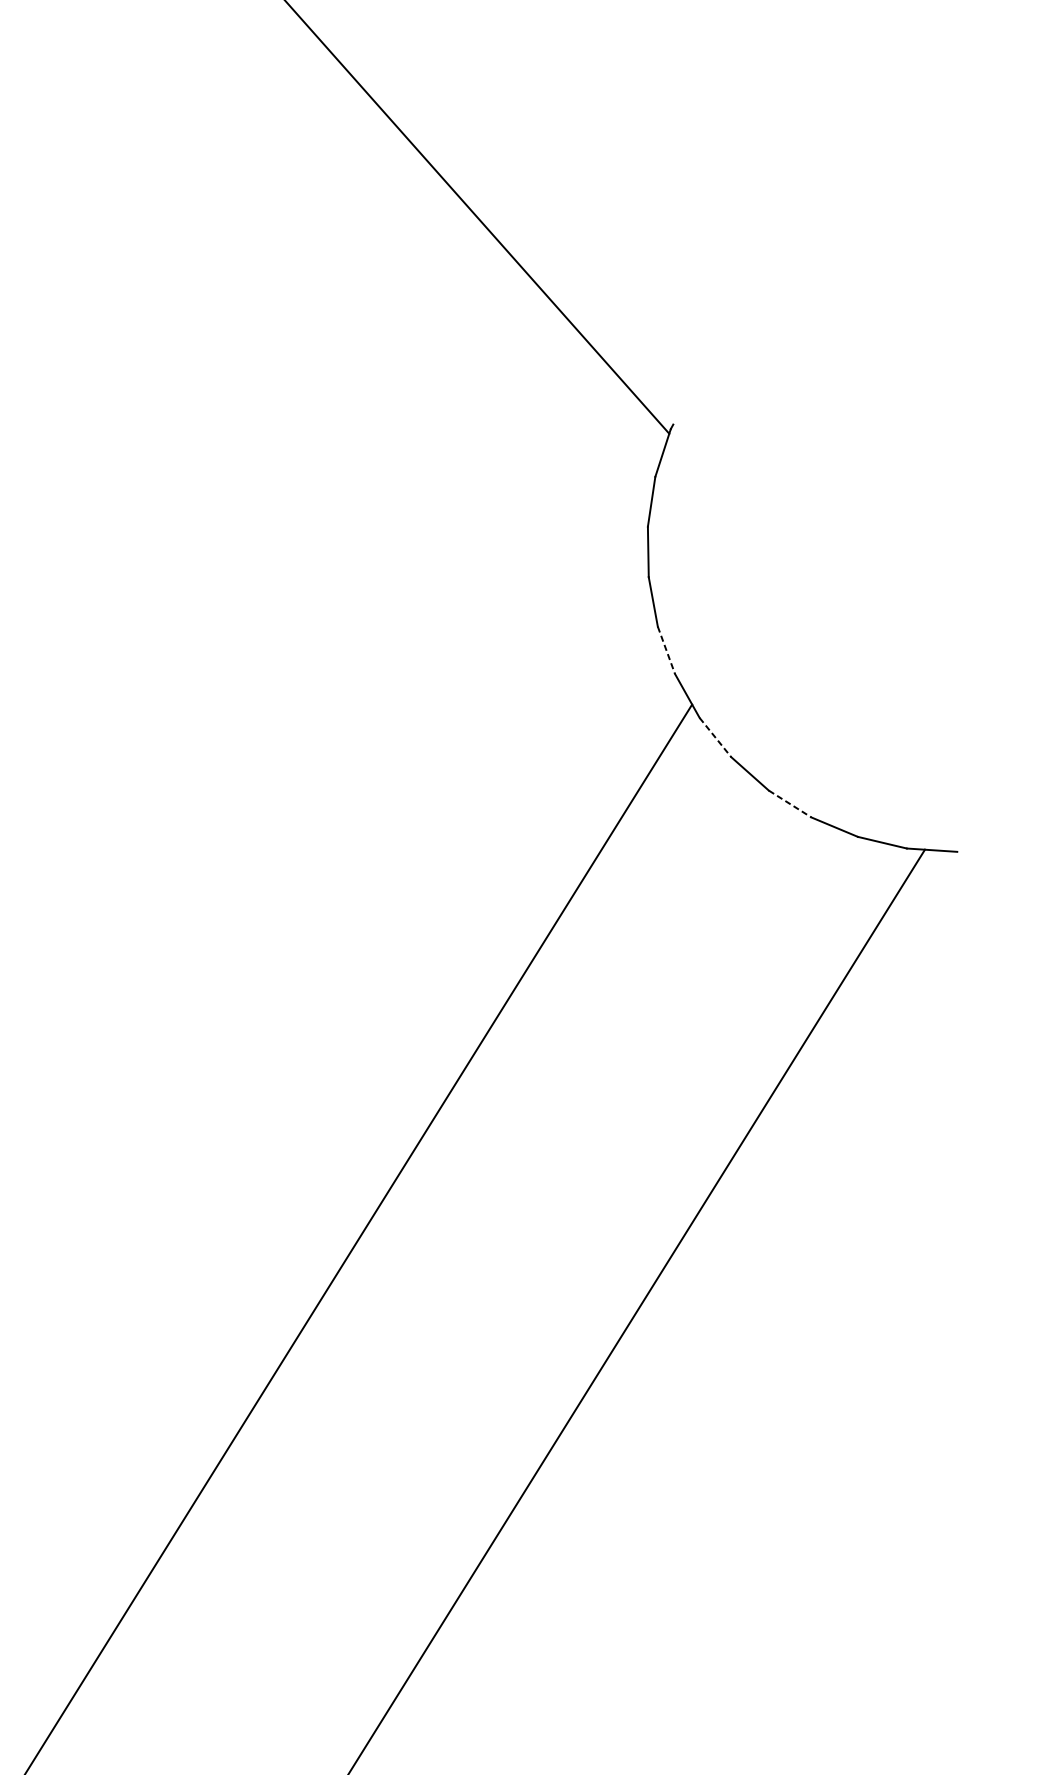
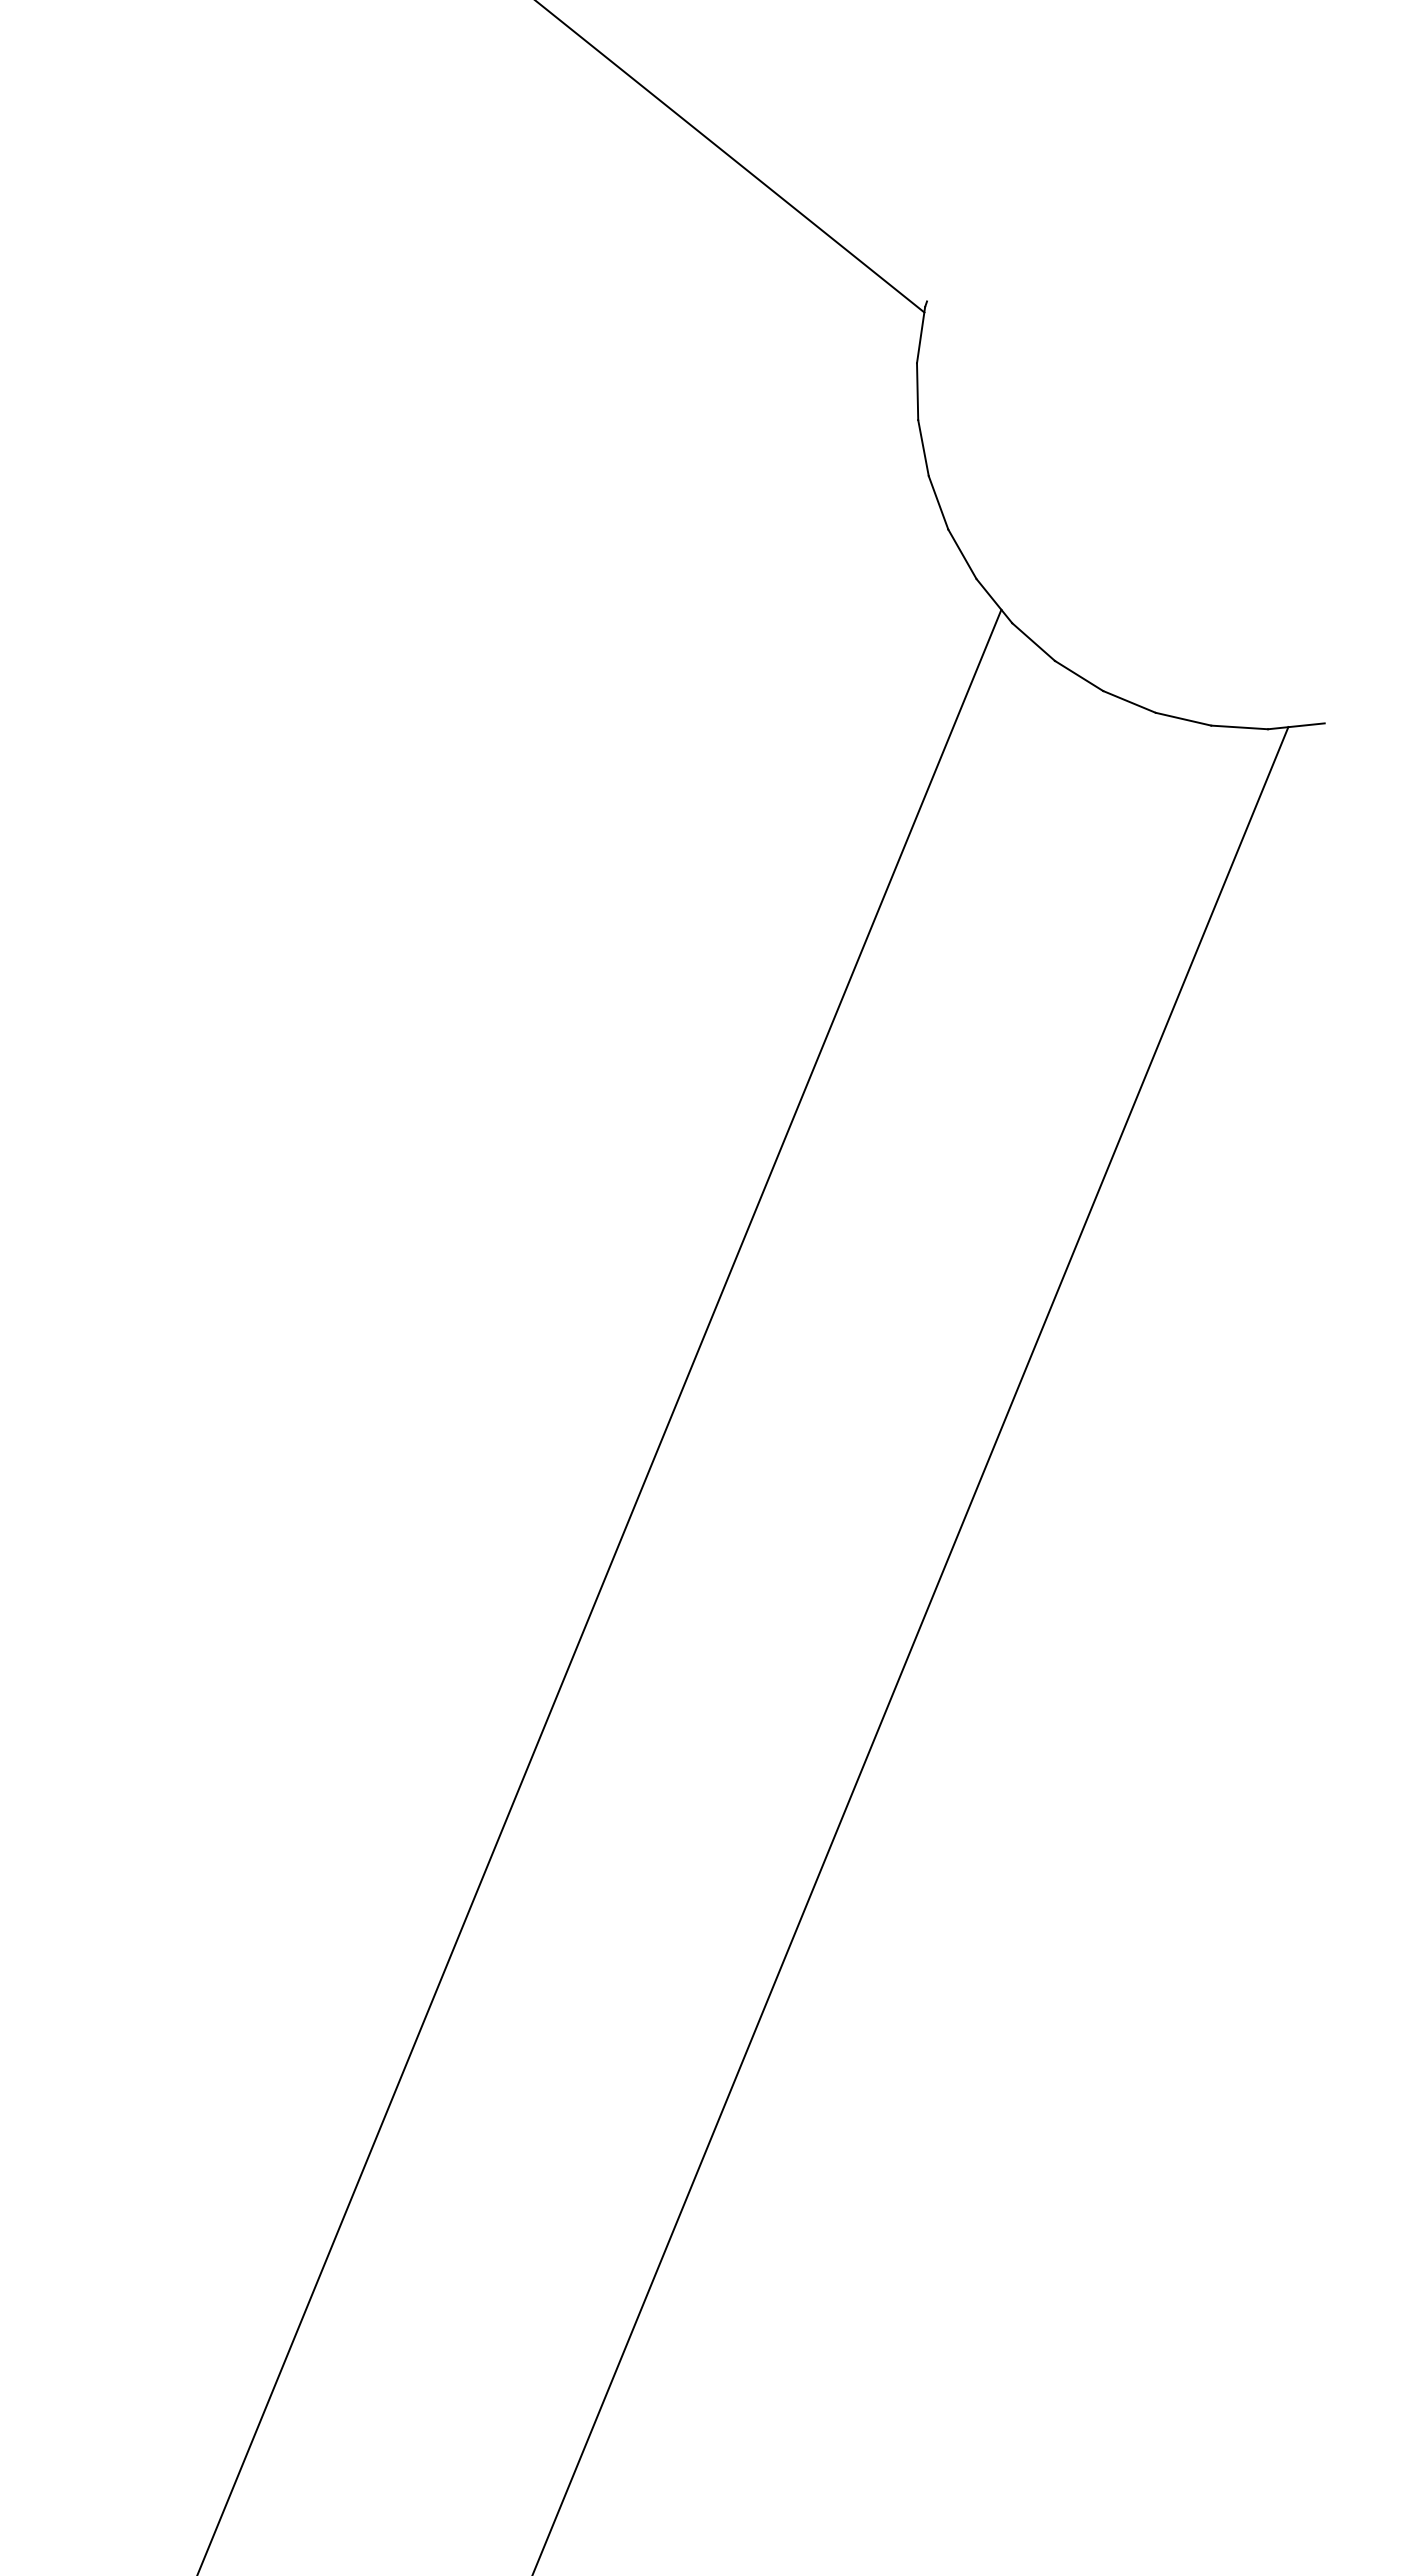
line: (666, 650) -> (962, 554), dashed -> solid
line: (716, 738) -> (1034, 642), dashed -> solid
line: (790, 804) -> (1129, 702), dashed -> solid

